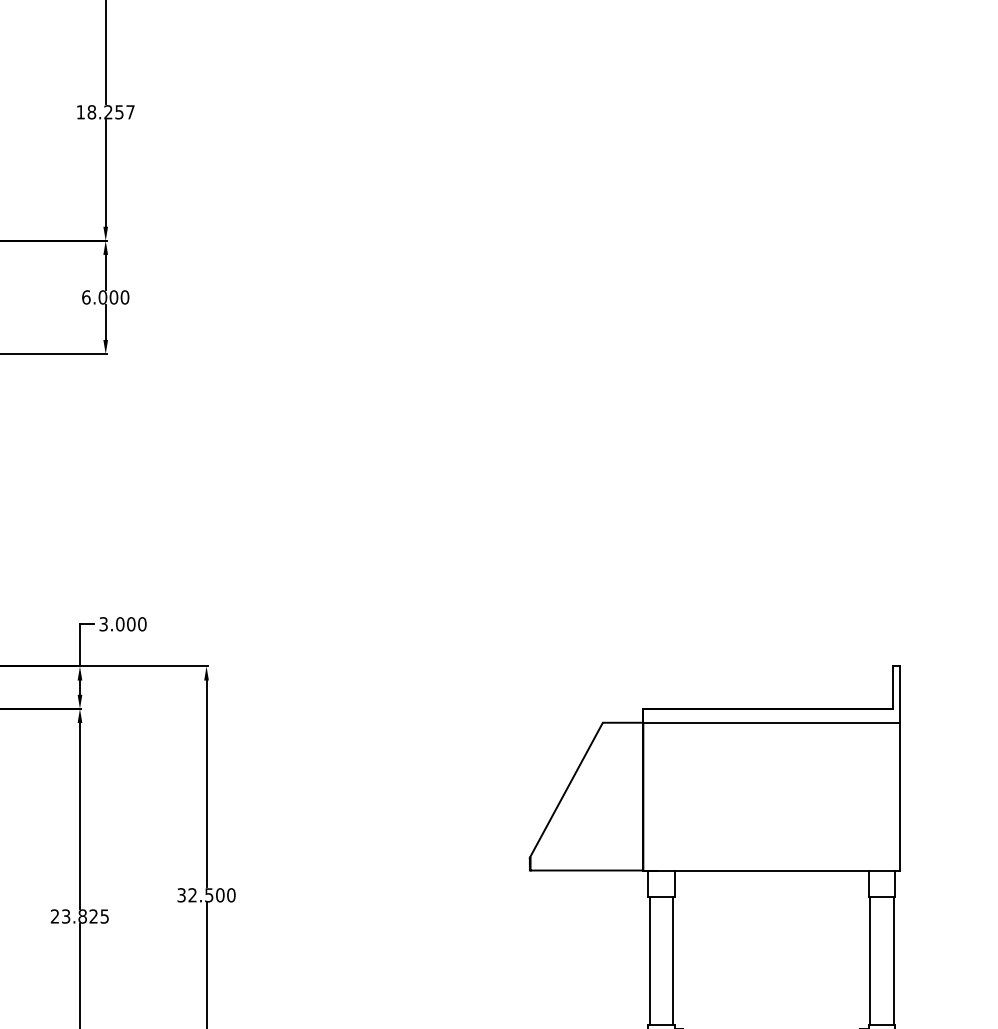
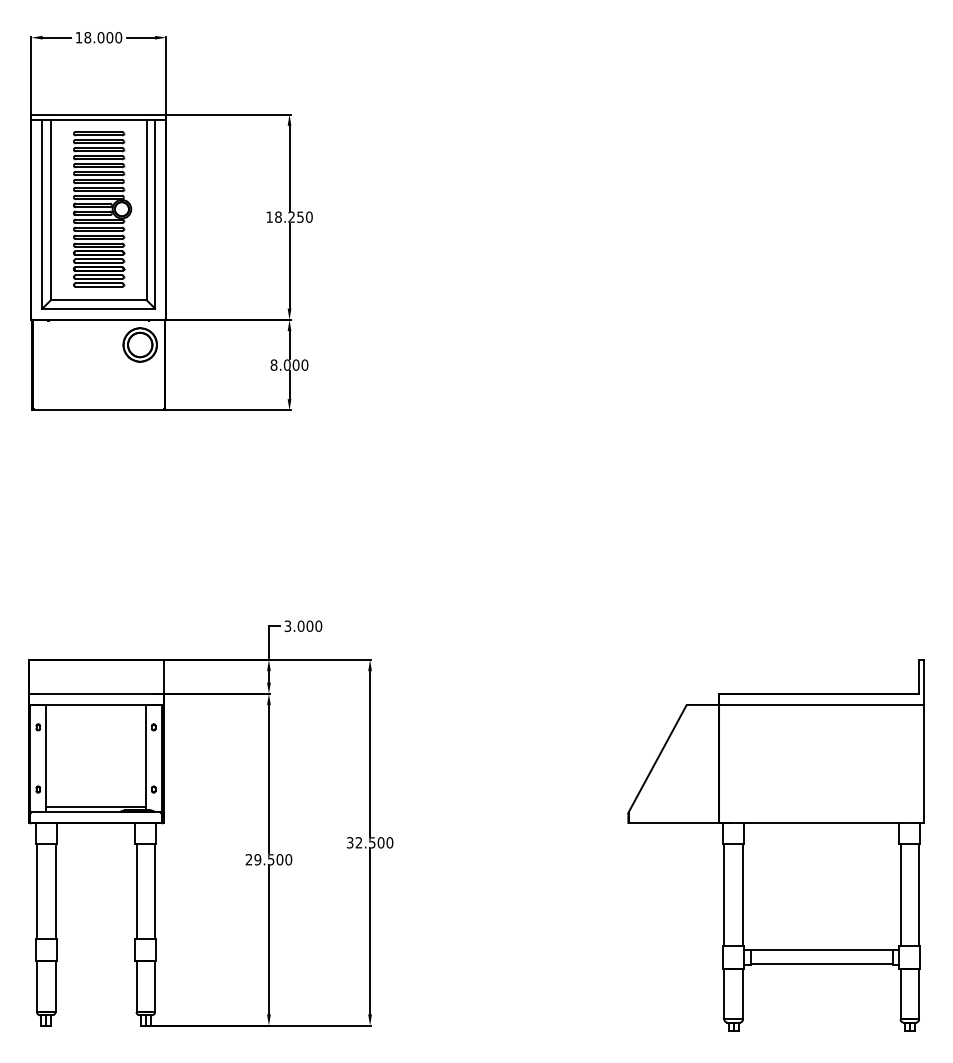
text: (130, 111) -> (309, 216), 18.257 -> 18.250
text: (85, 296) -> (273, 364), 6.000 -> 8.000
text: (85, 916) -> (273, 859), 23.825 -> 29.500

